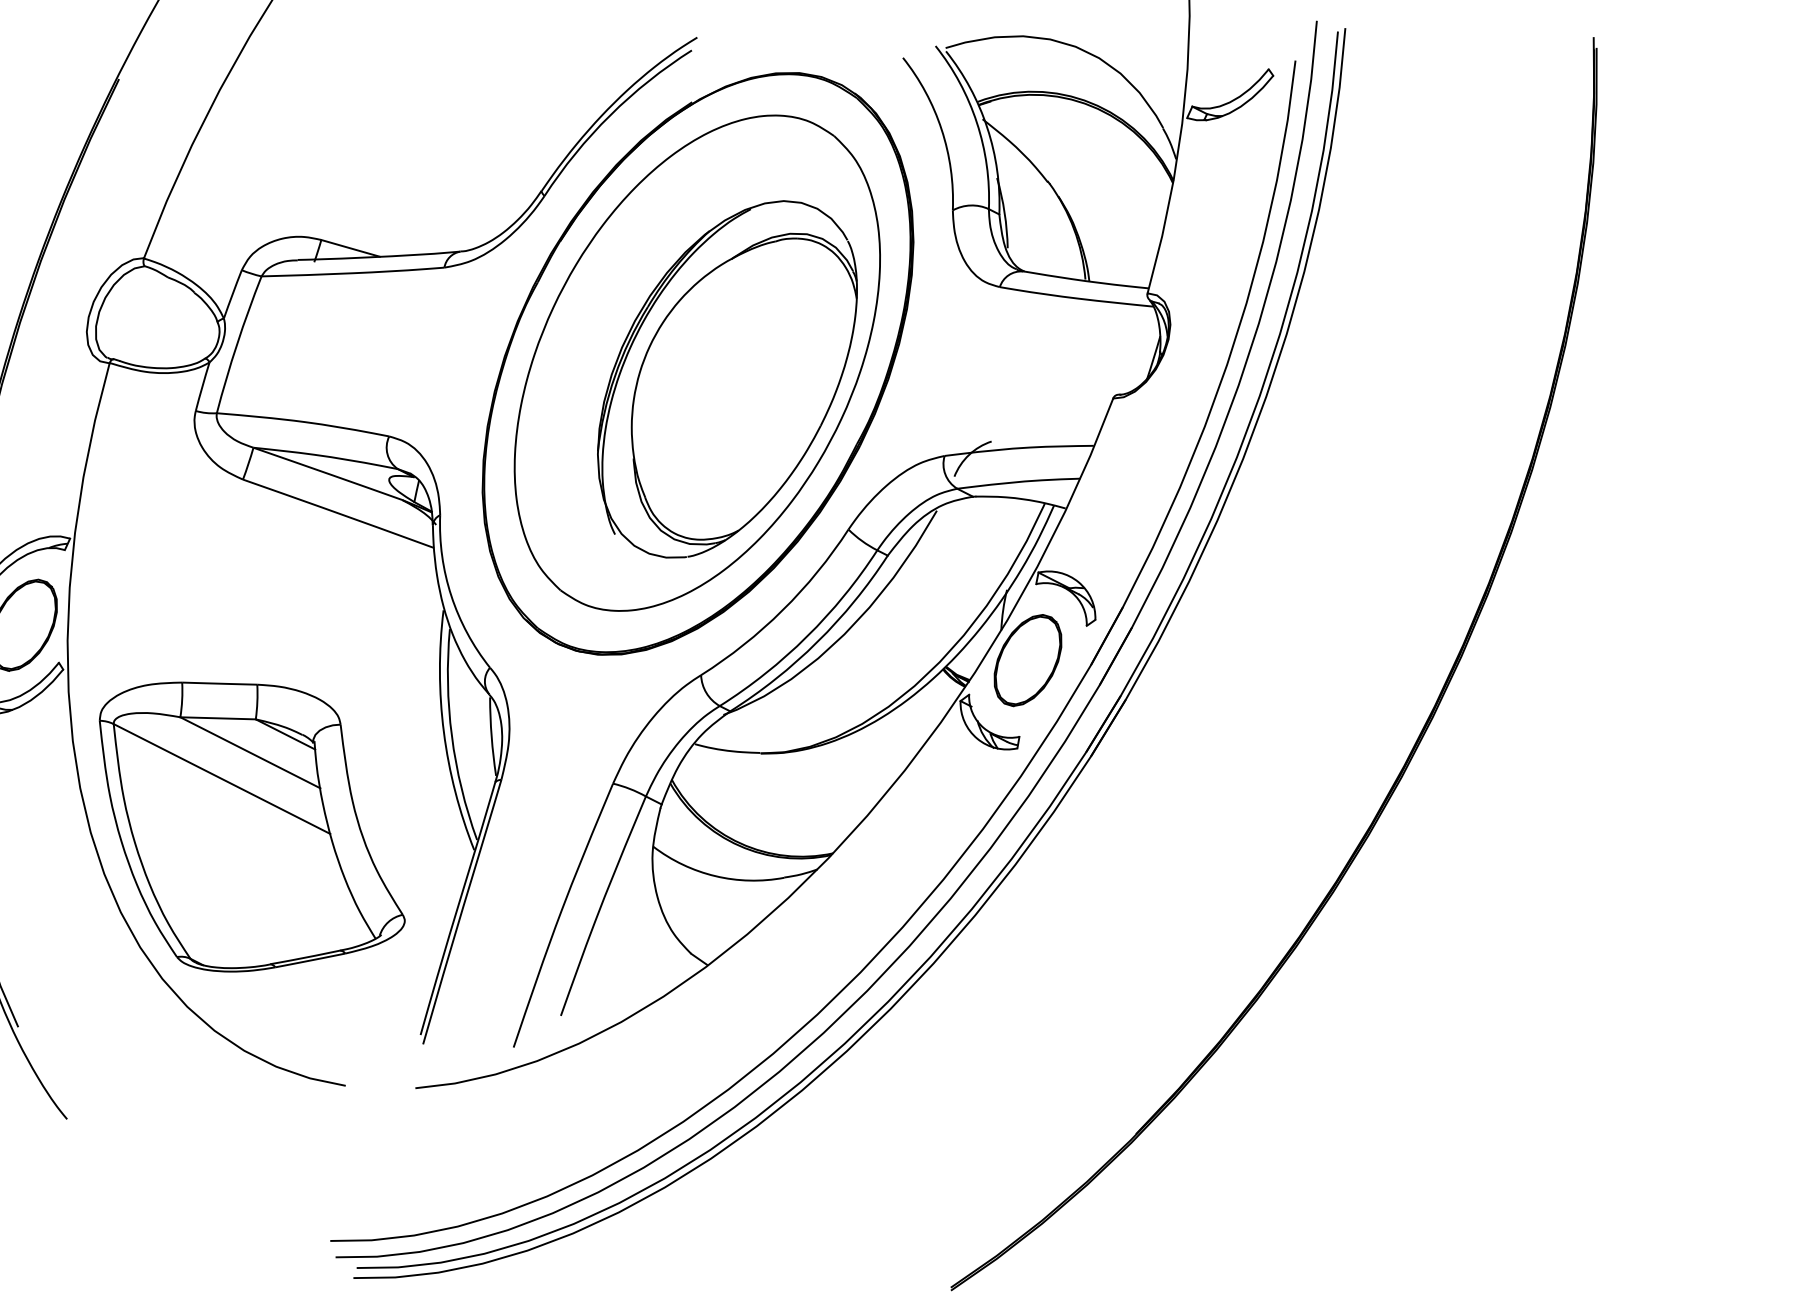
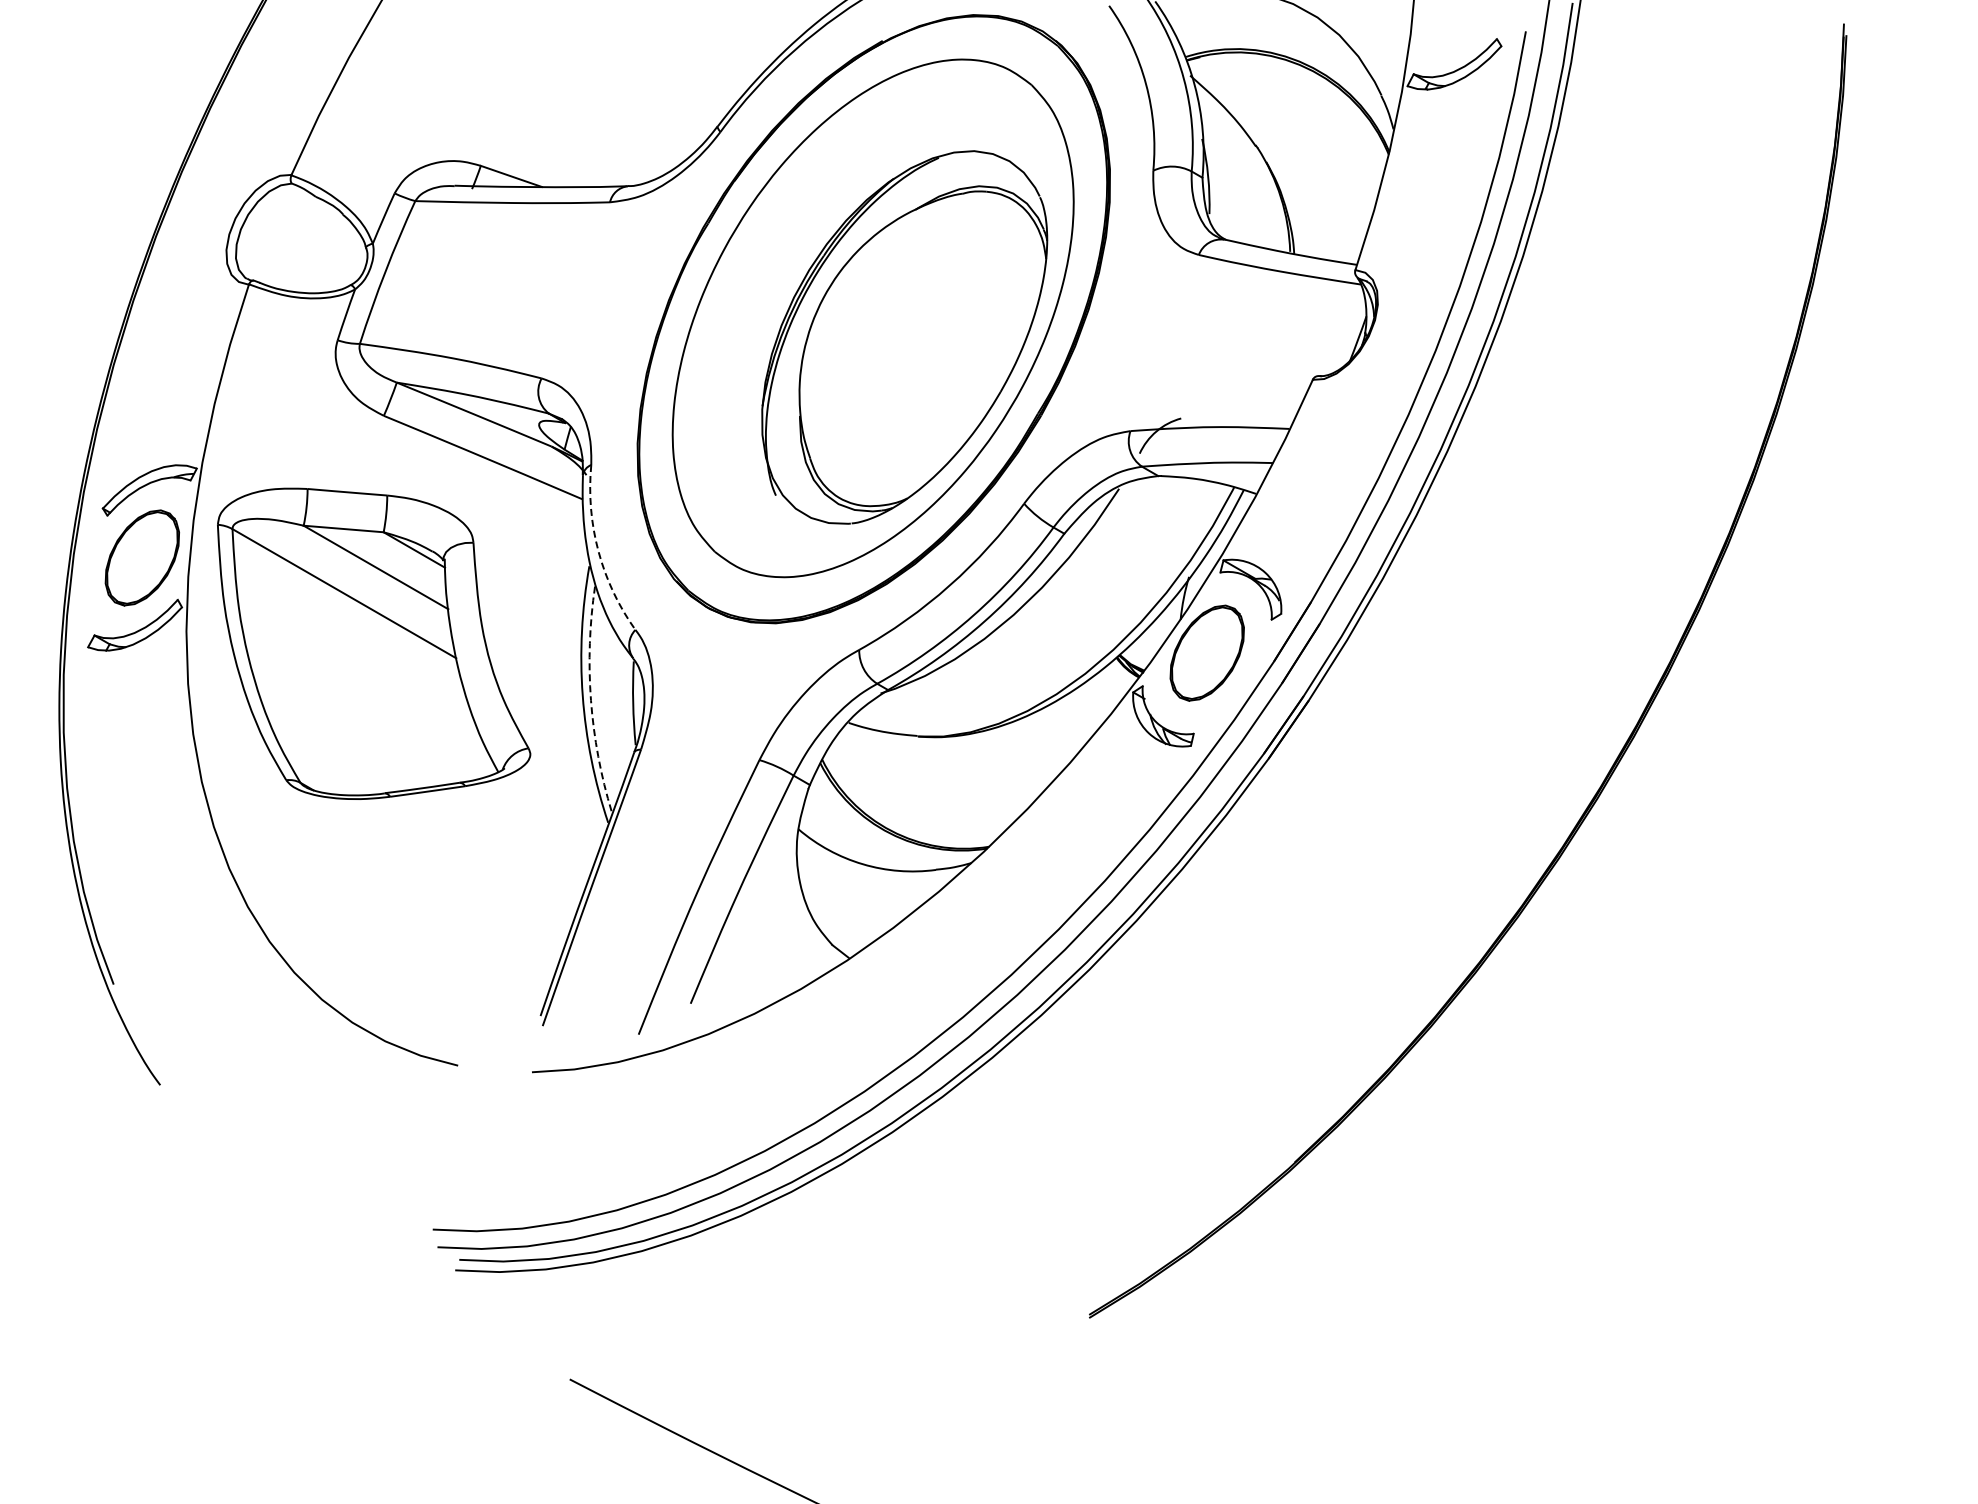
arc: (451, 596) -> (598, 551), solid -> dashed
arc: (451, 736) -> (590, 700), solid -> dashed
part: (252, 824) -> (374, 643), moved

